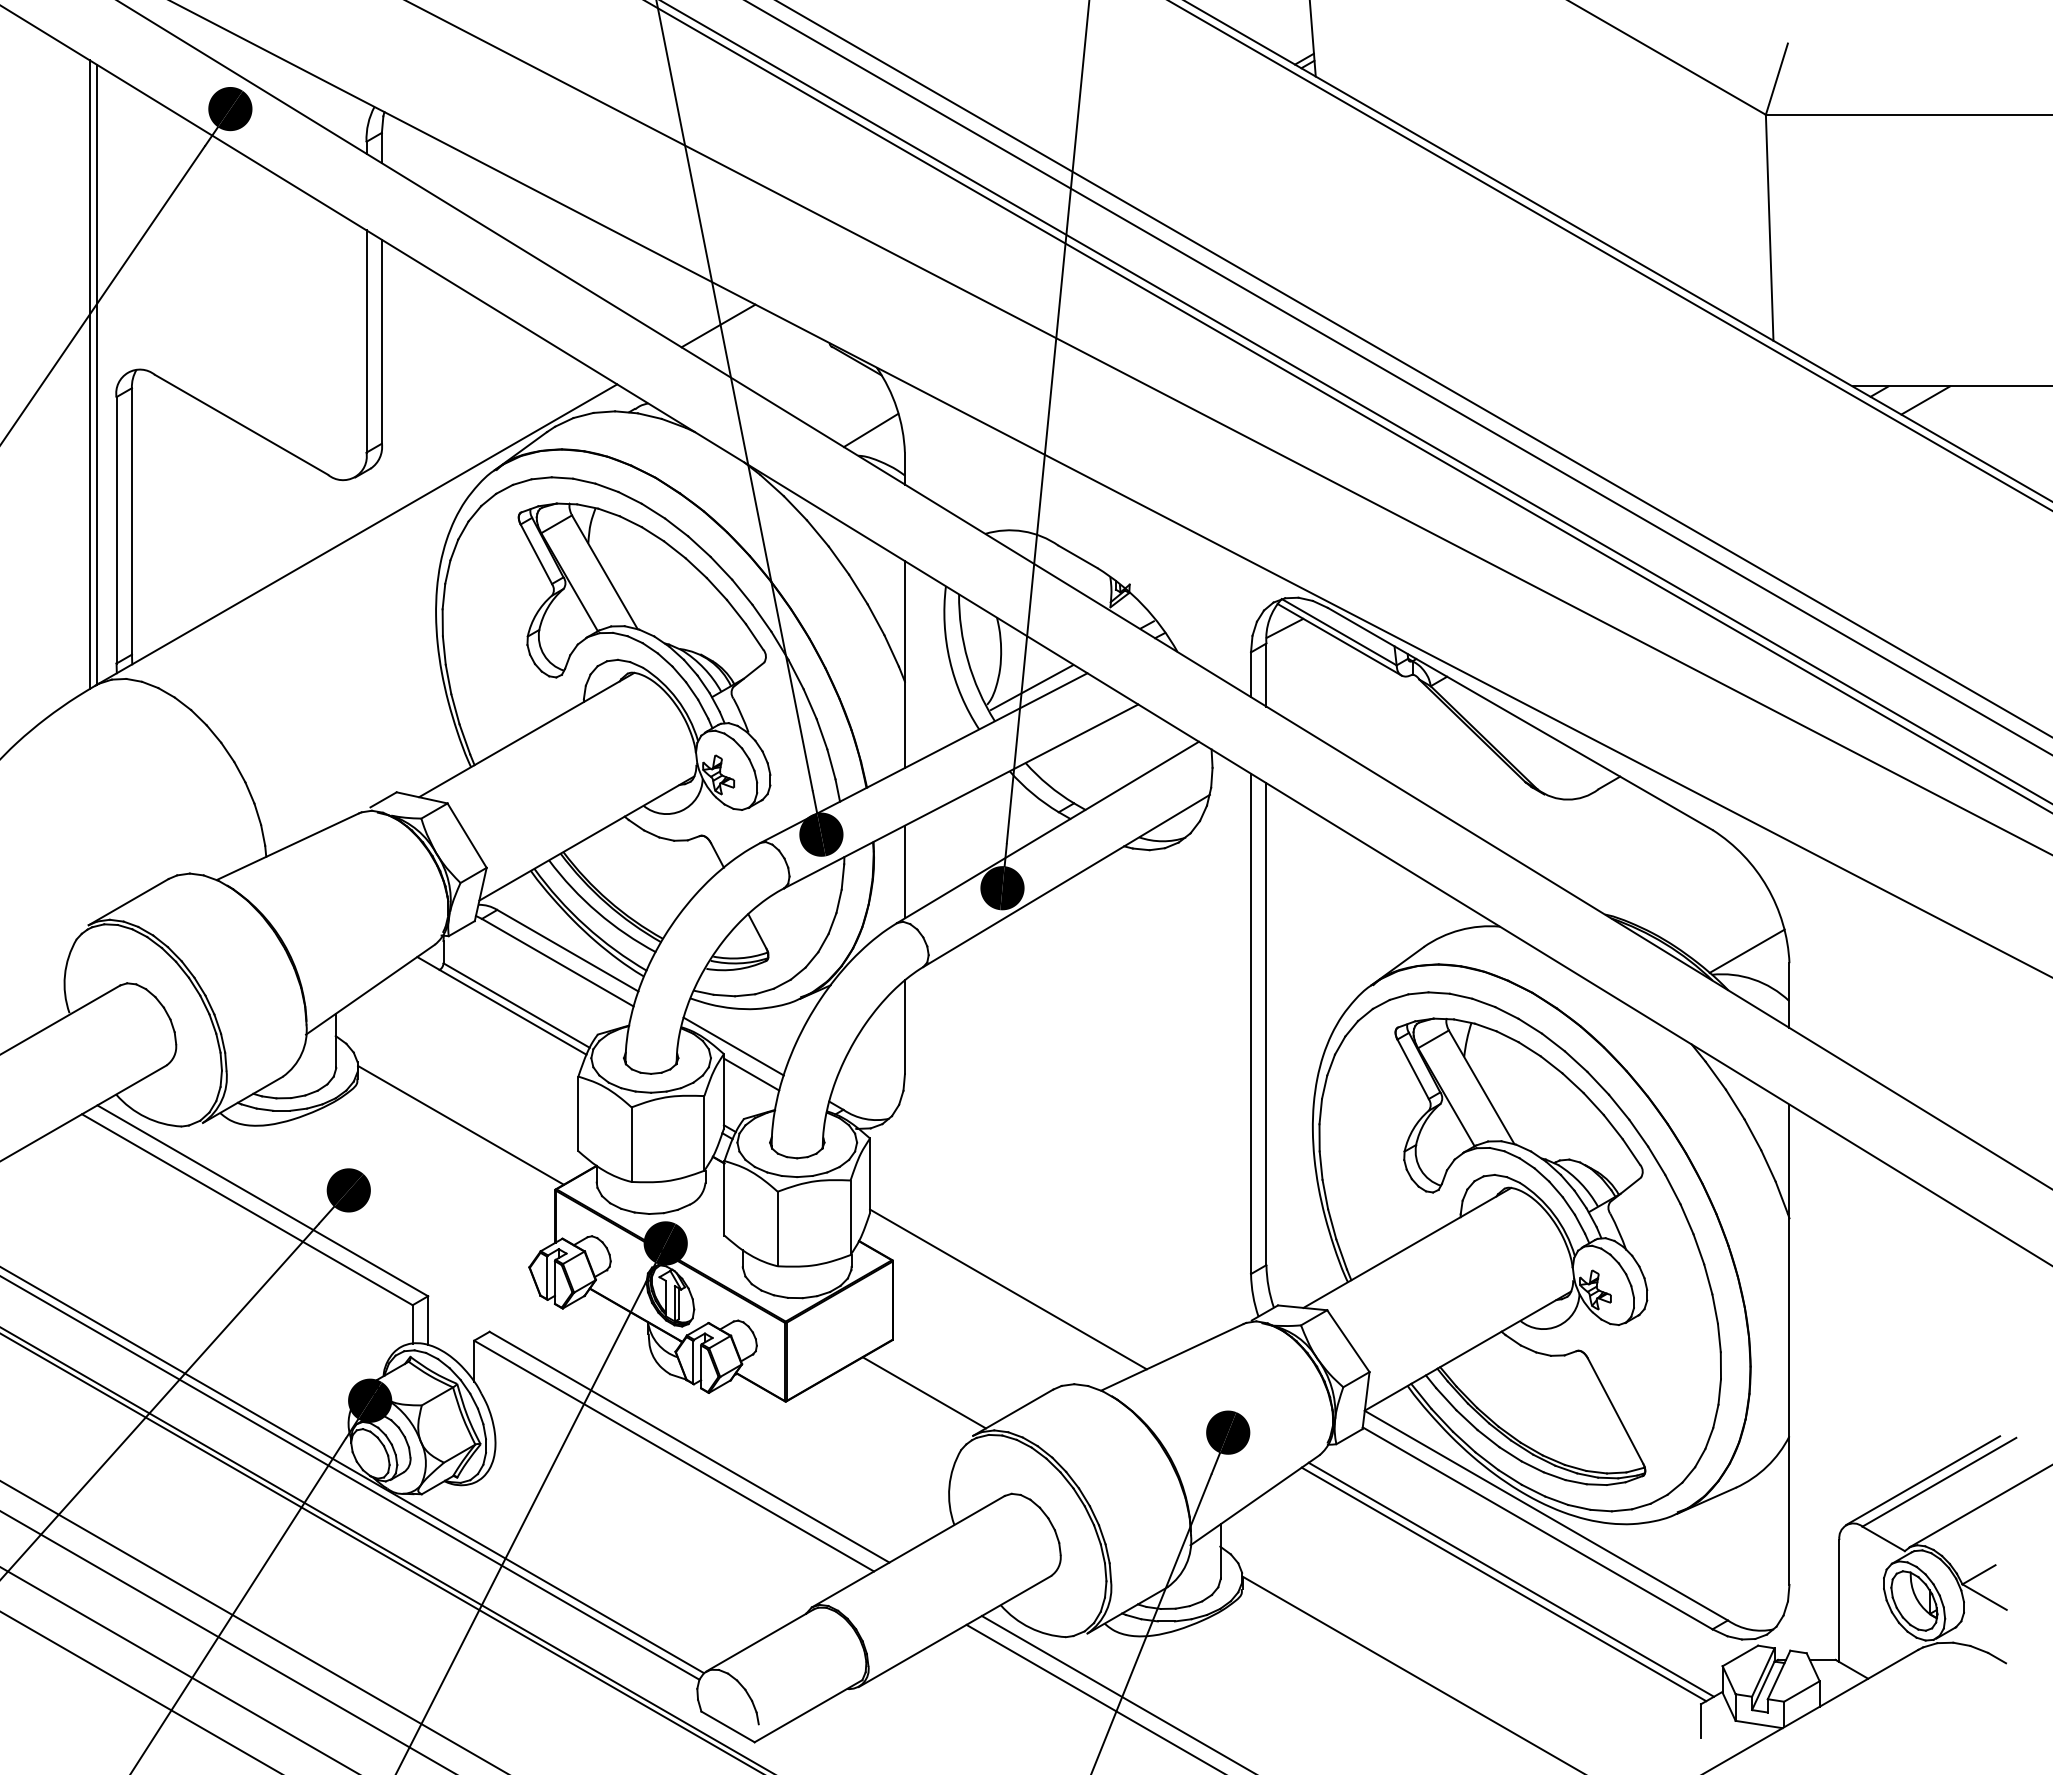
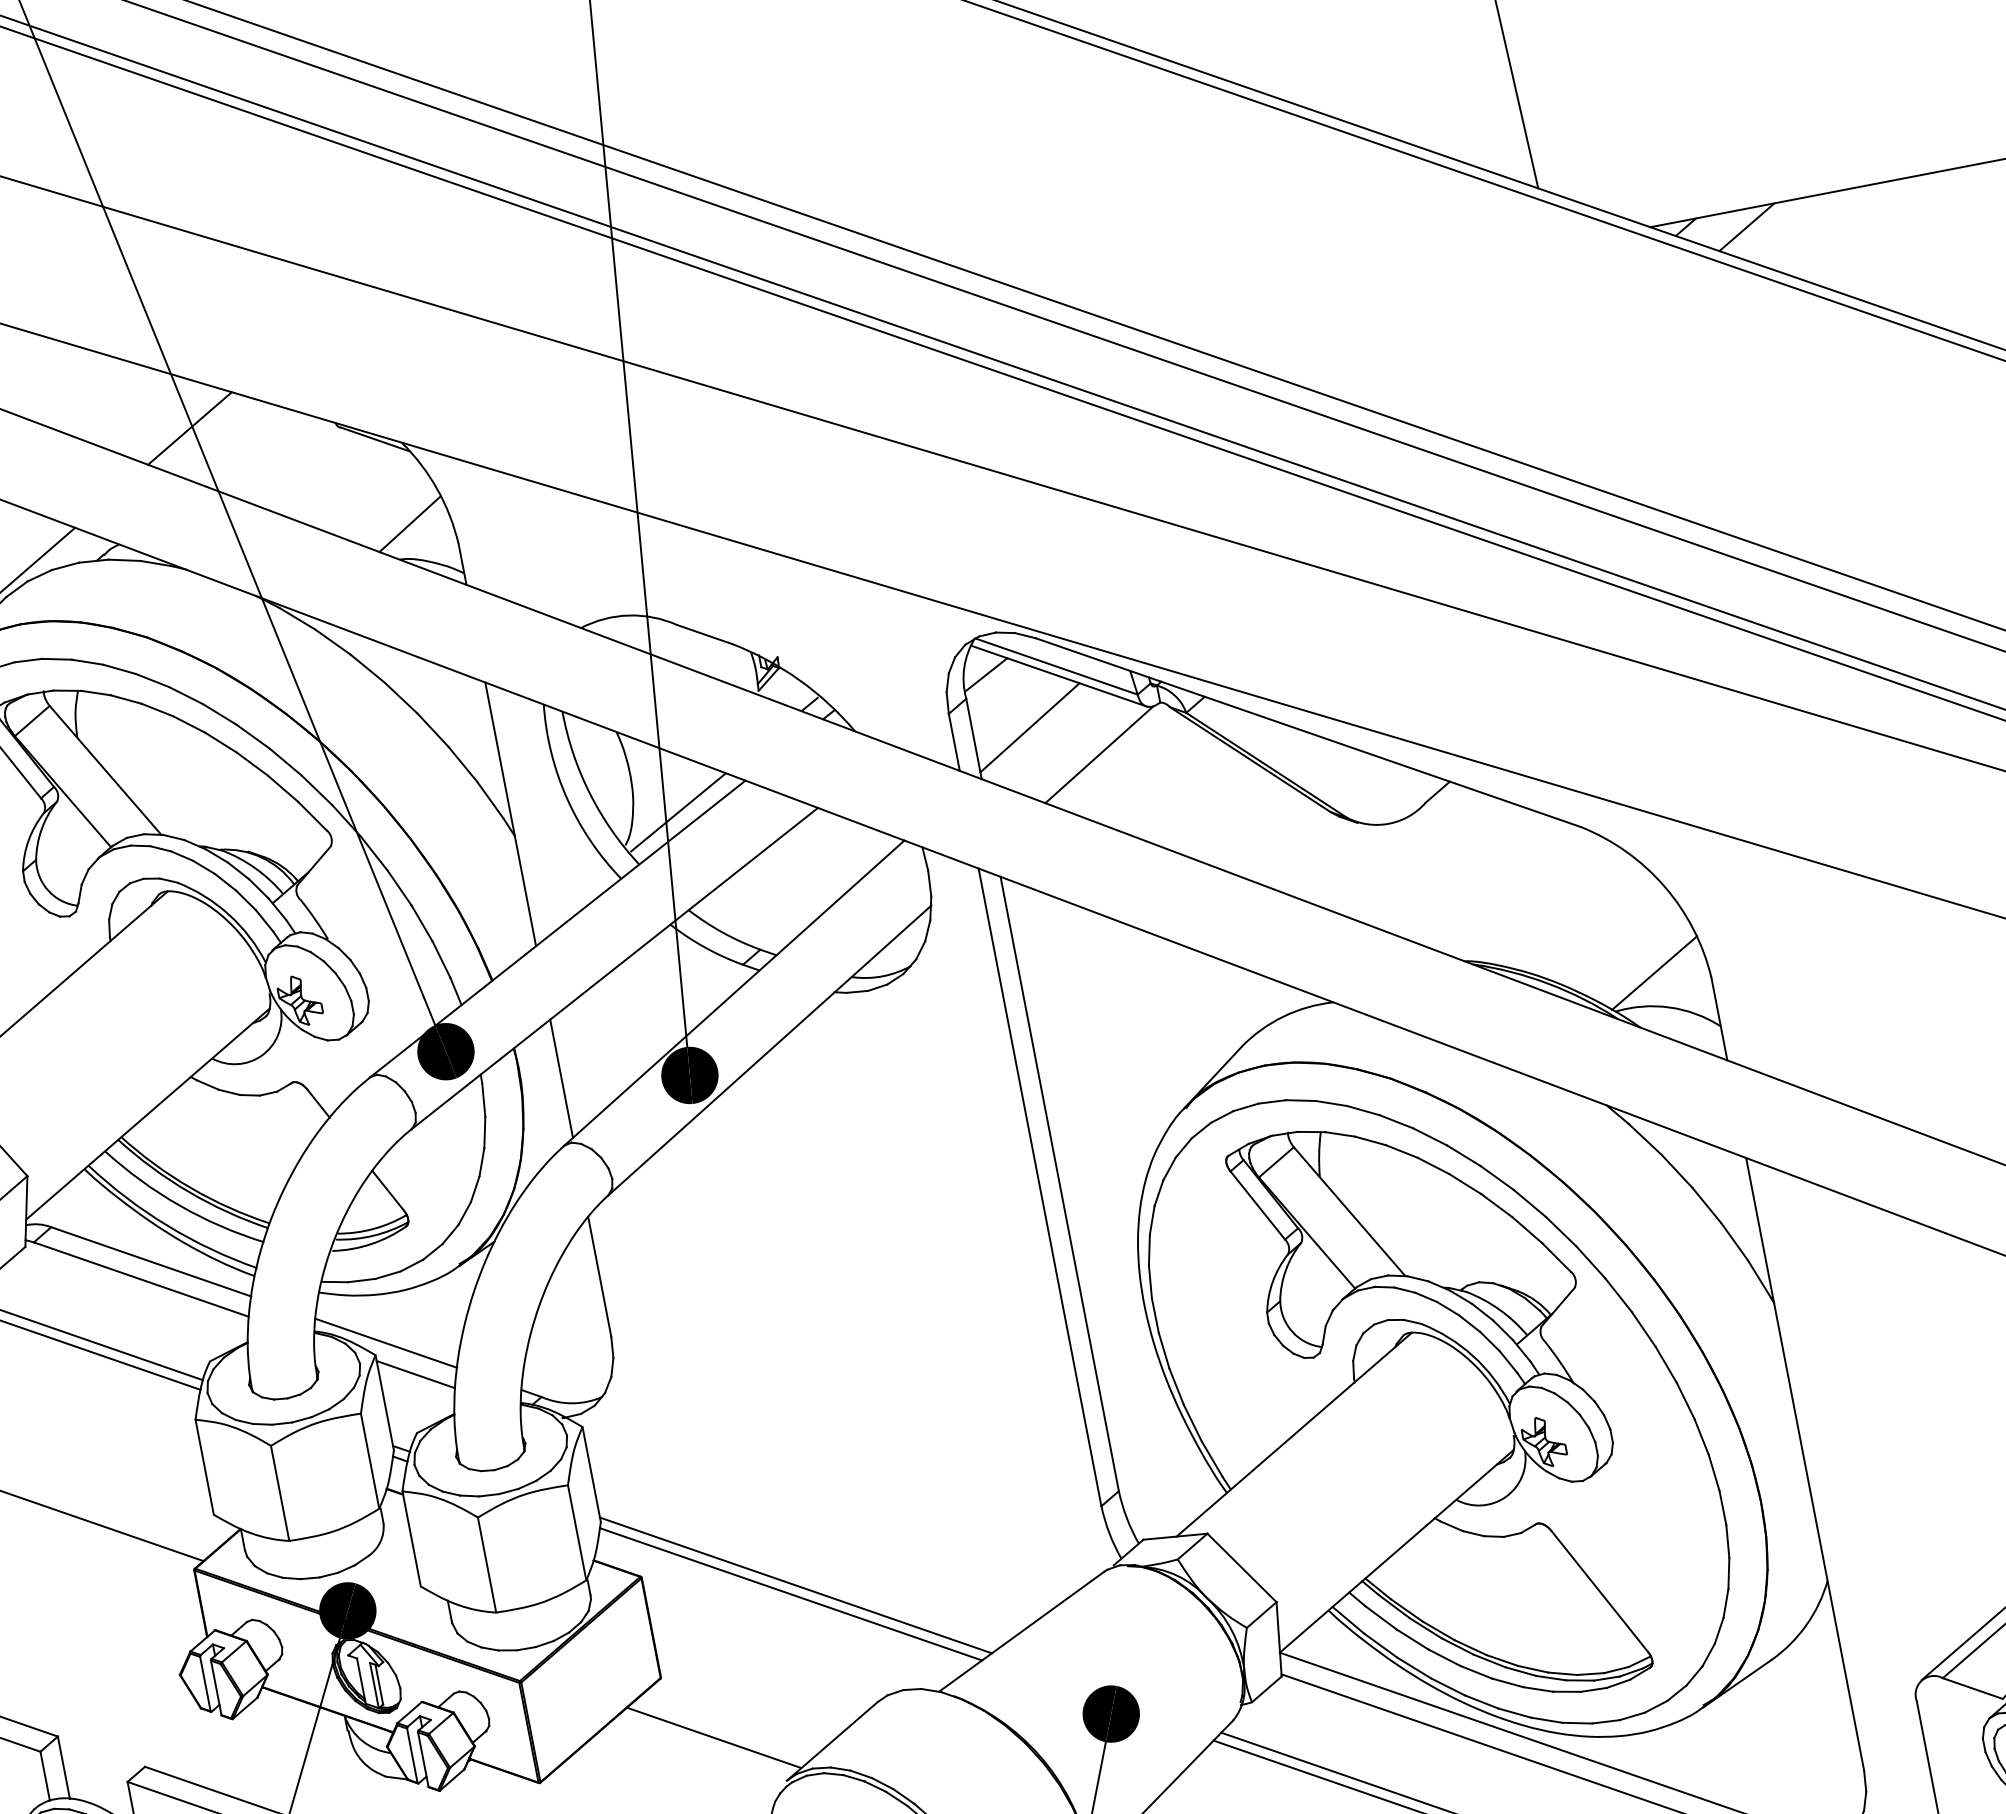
line: (1310, 674) -> (1030, 727), added
line: (1359, 705) -> (1100, 754), added
line: (1003, 1295) -> (791, 1594), added

